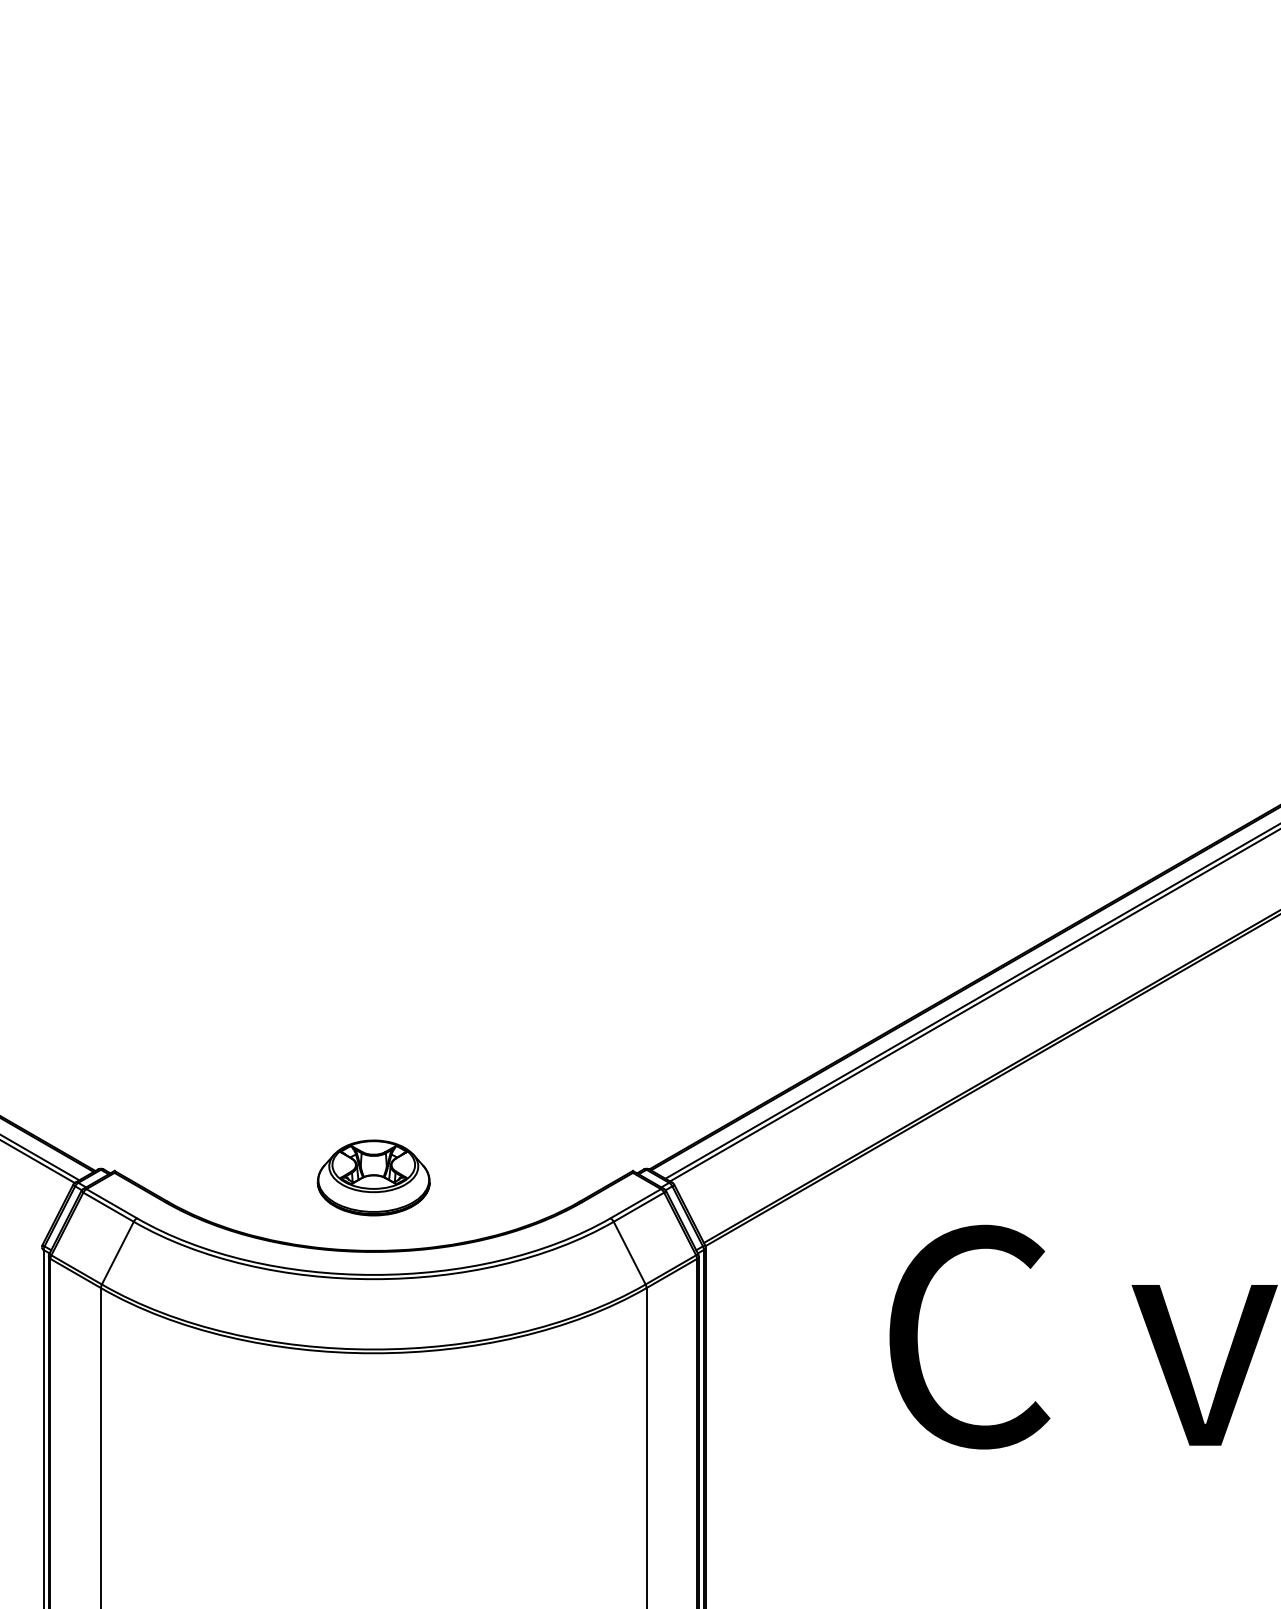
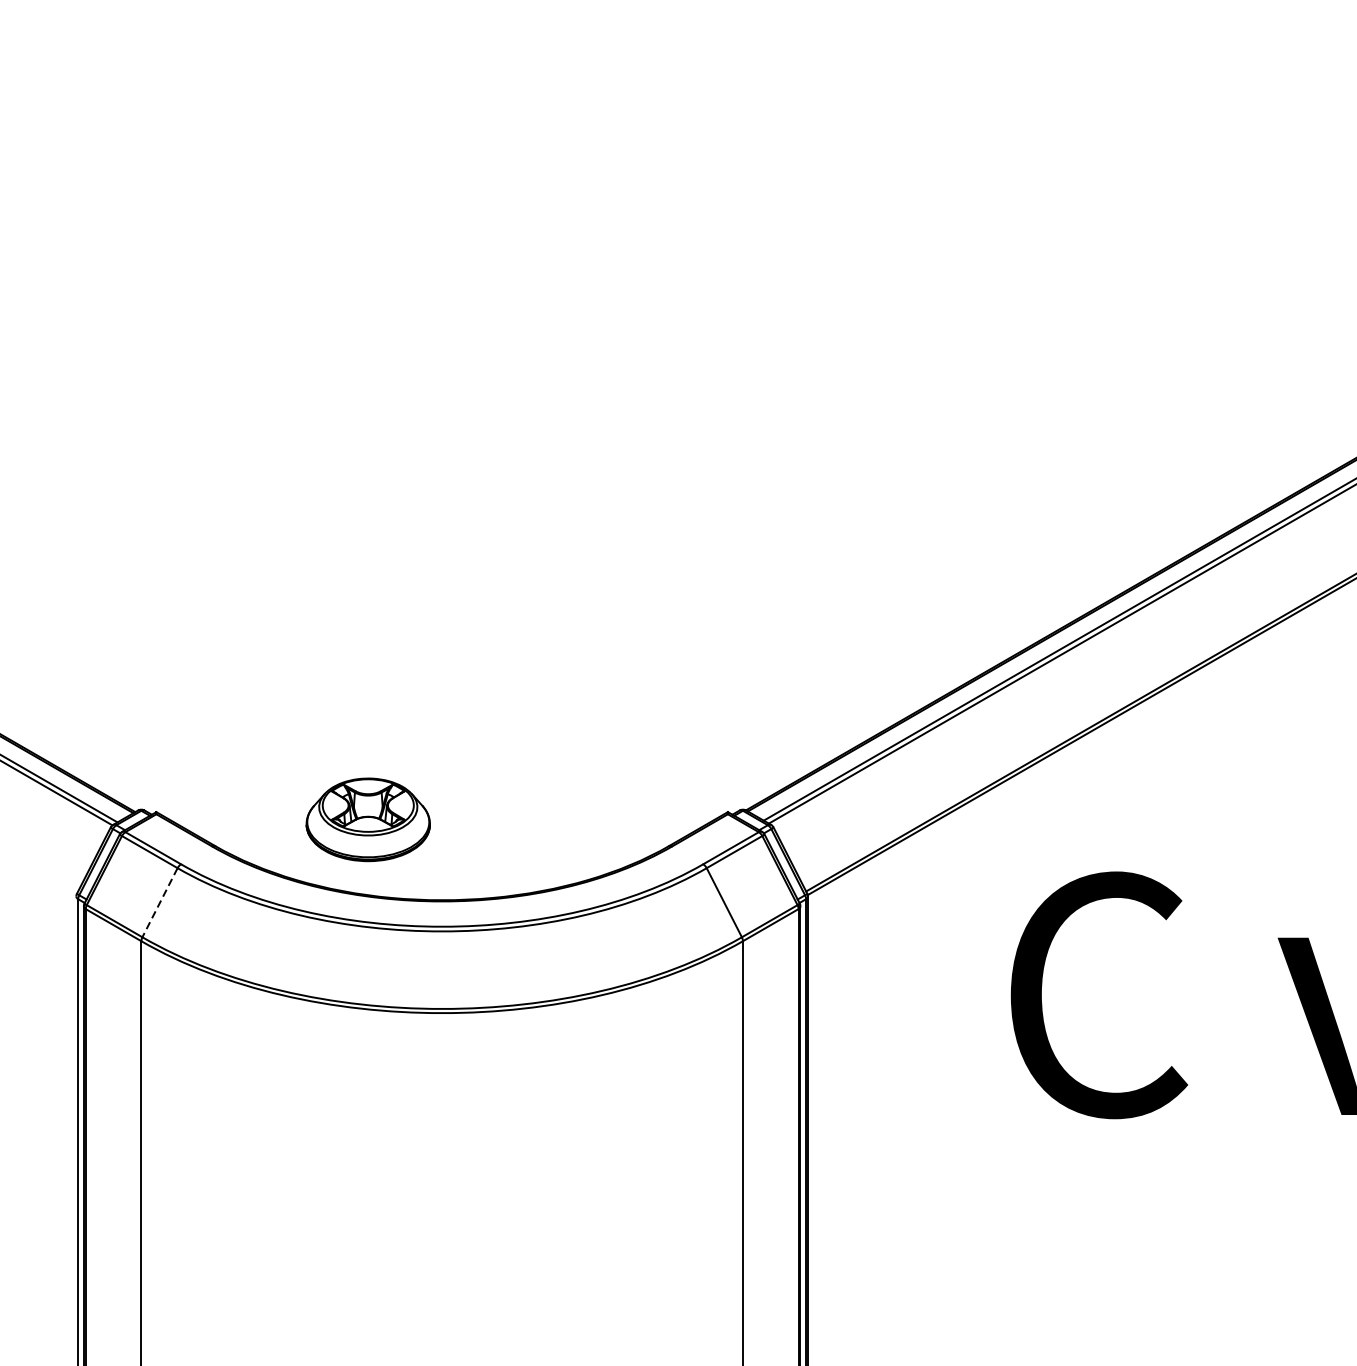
part: (373, 1177) -> (367, 819), moved
line: (117, 1253) -> (159, 903), solid -> dashed

